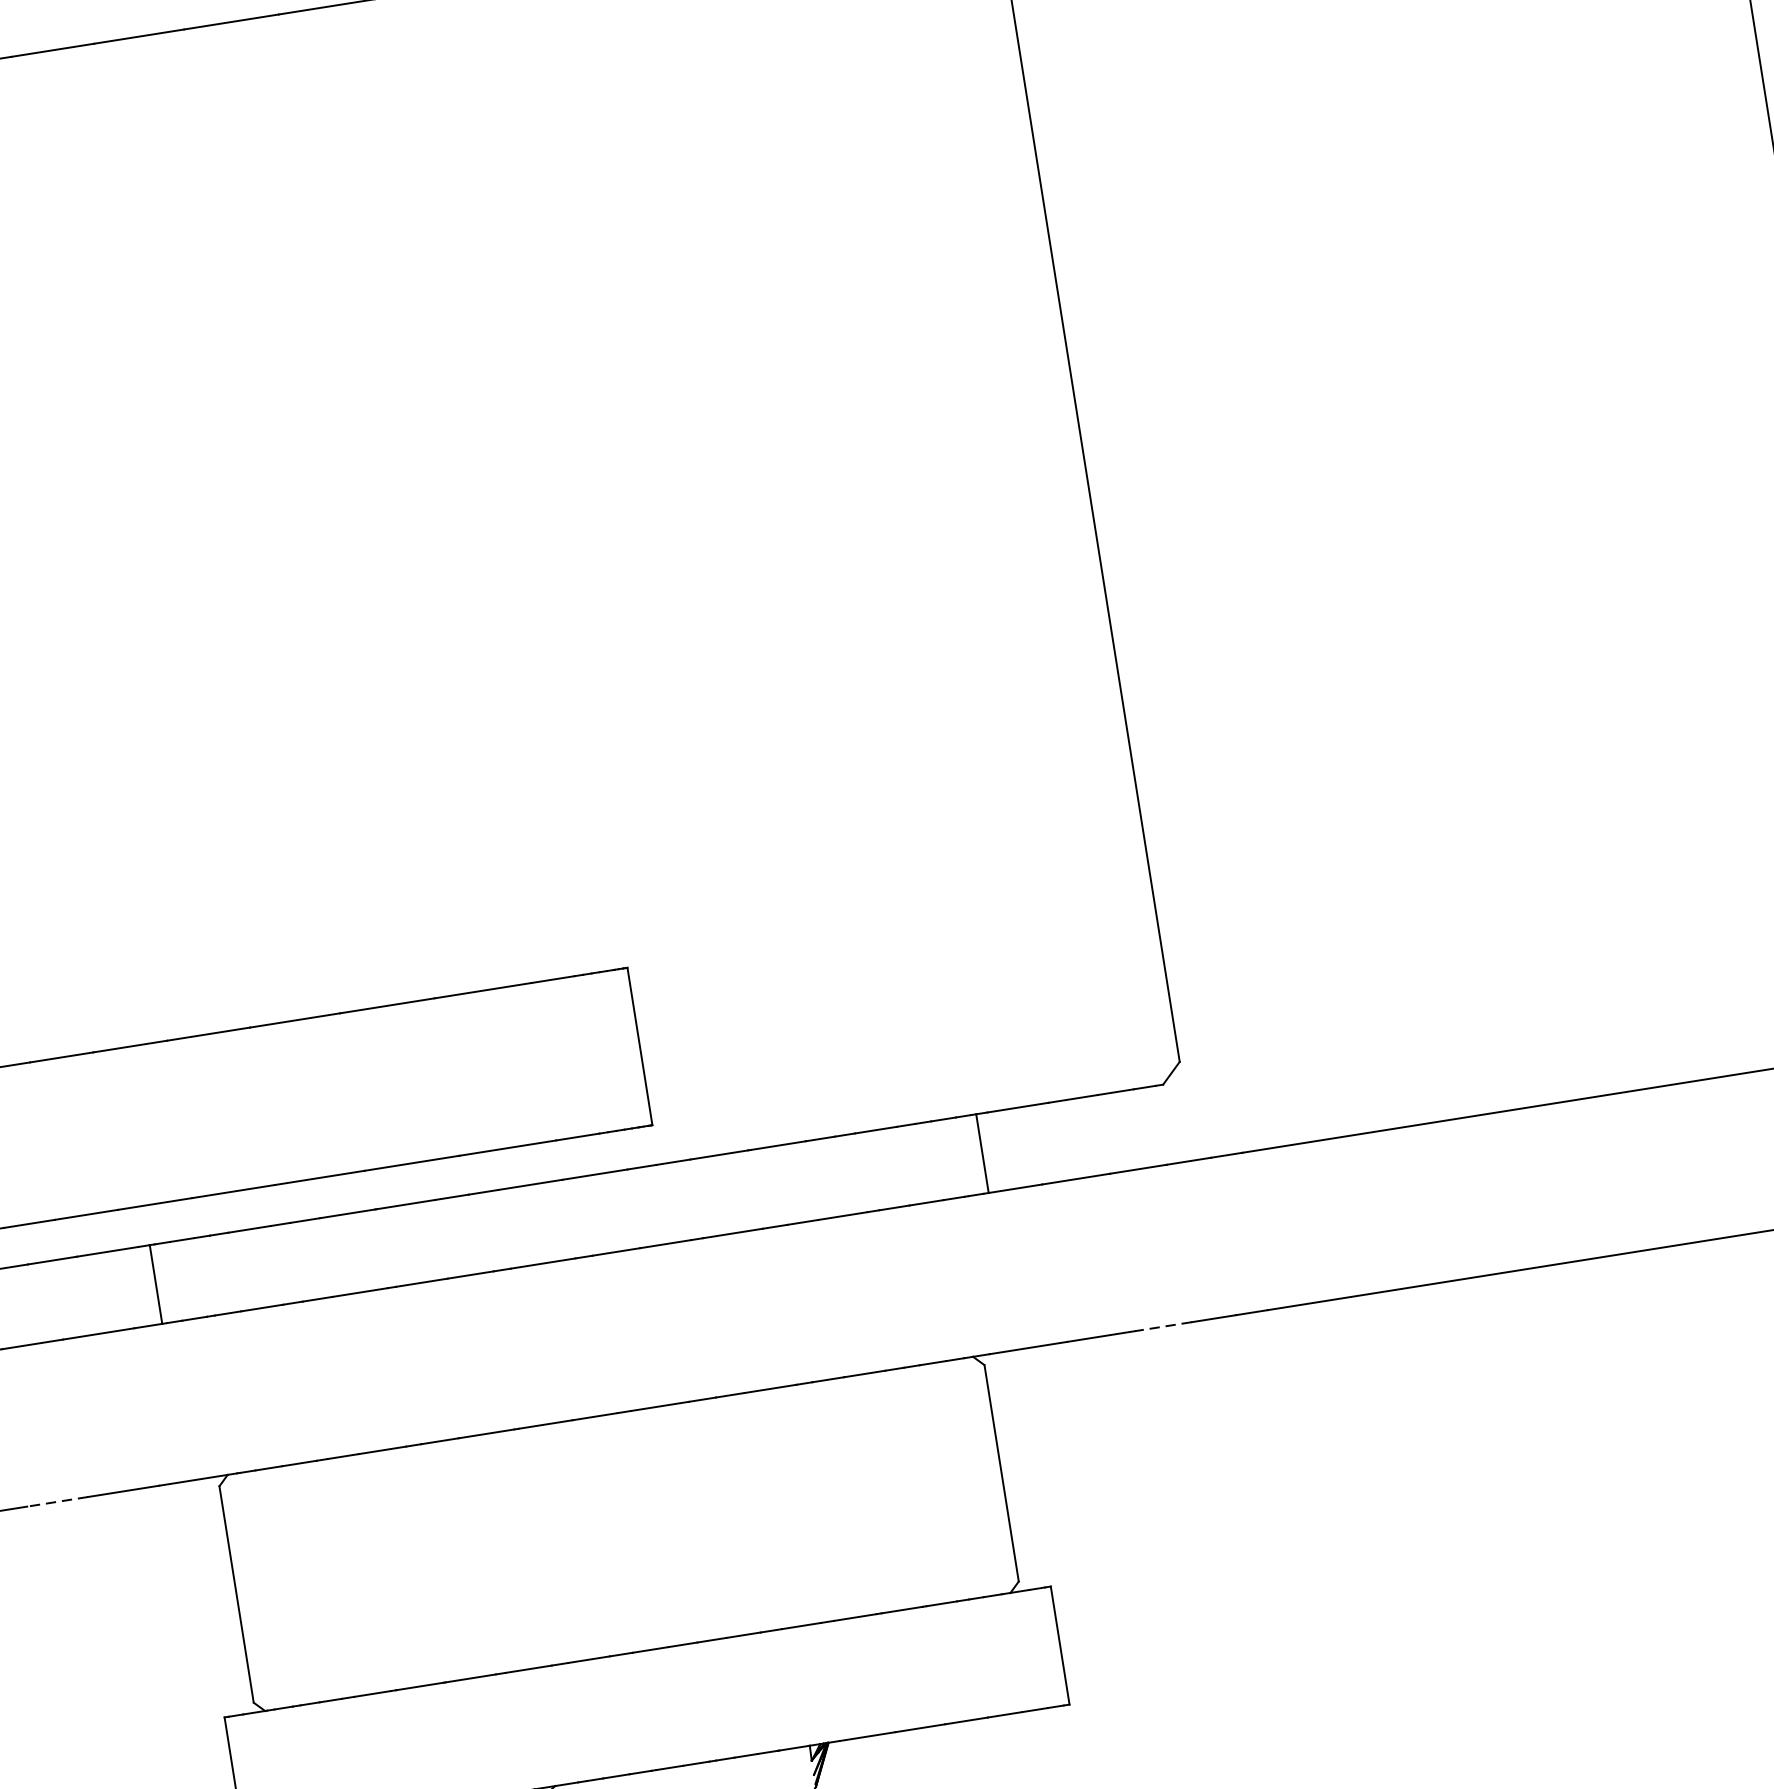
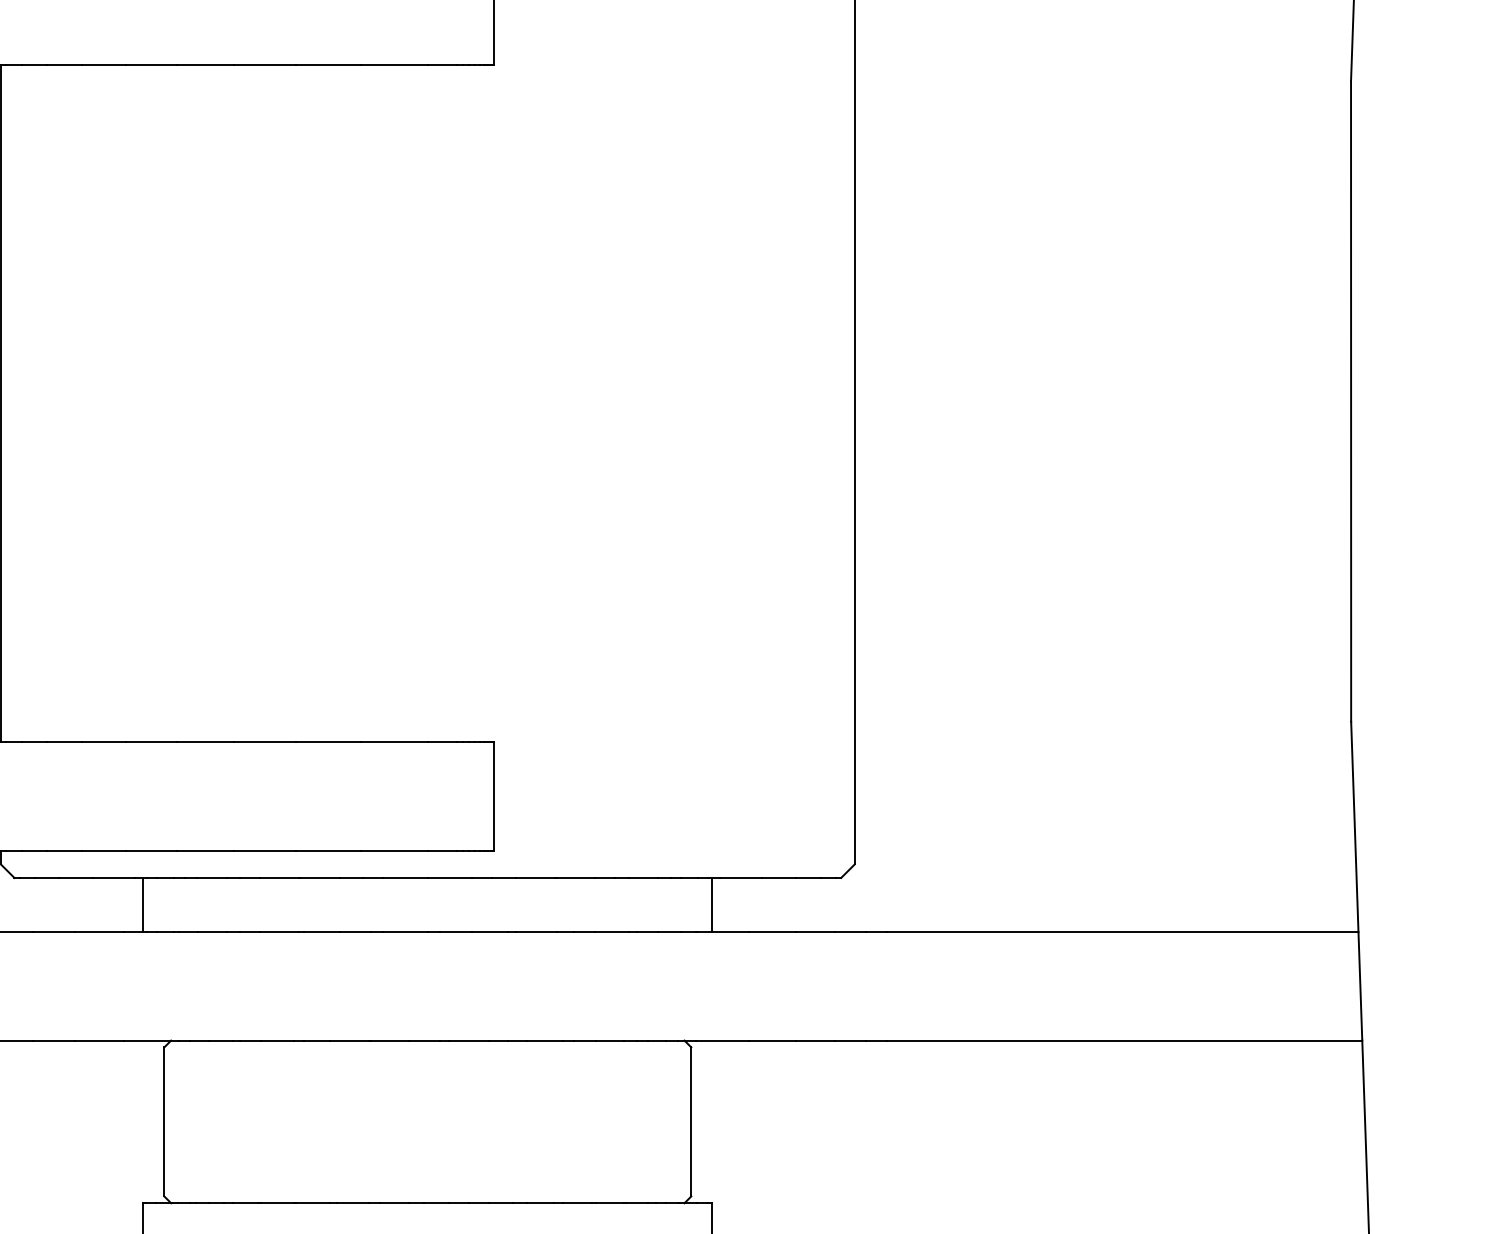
line: (1163, 1326) -> (815, 1040), dashed -> solid
line: (56, 1501) -> (53, 1040), dashed -> solid

